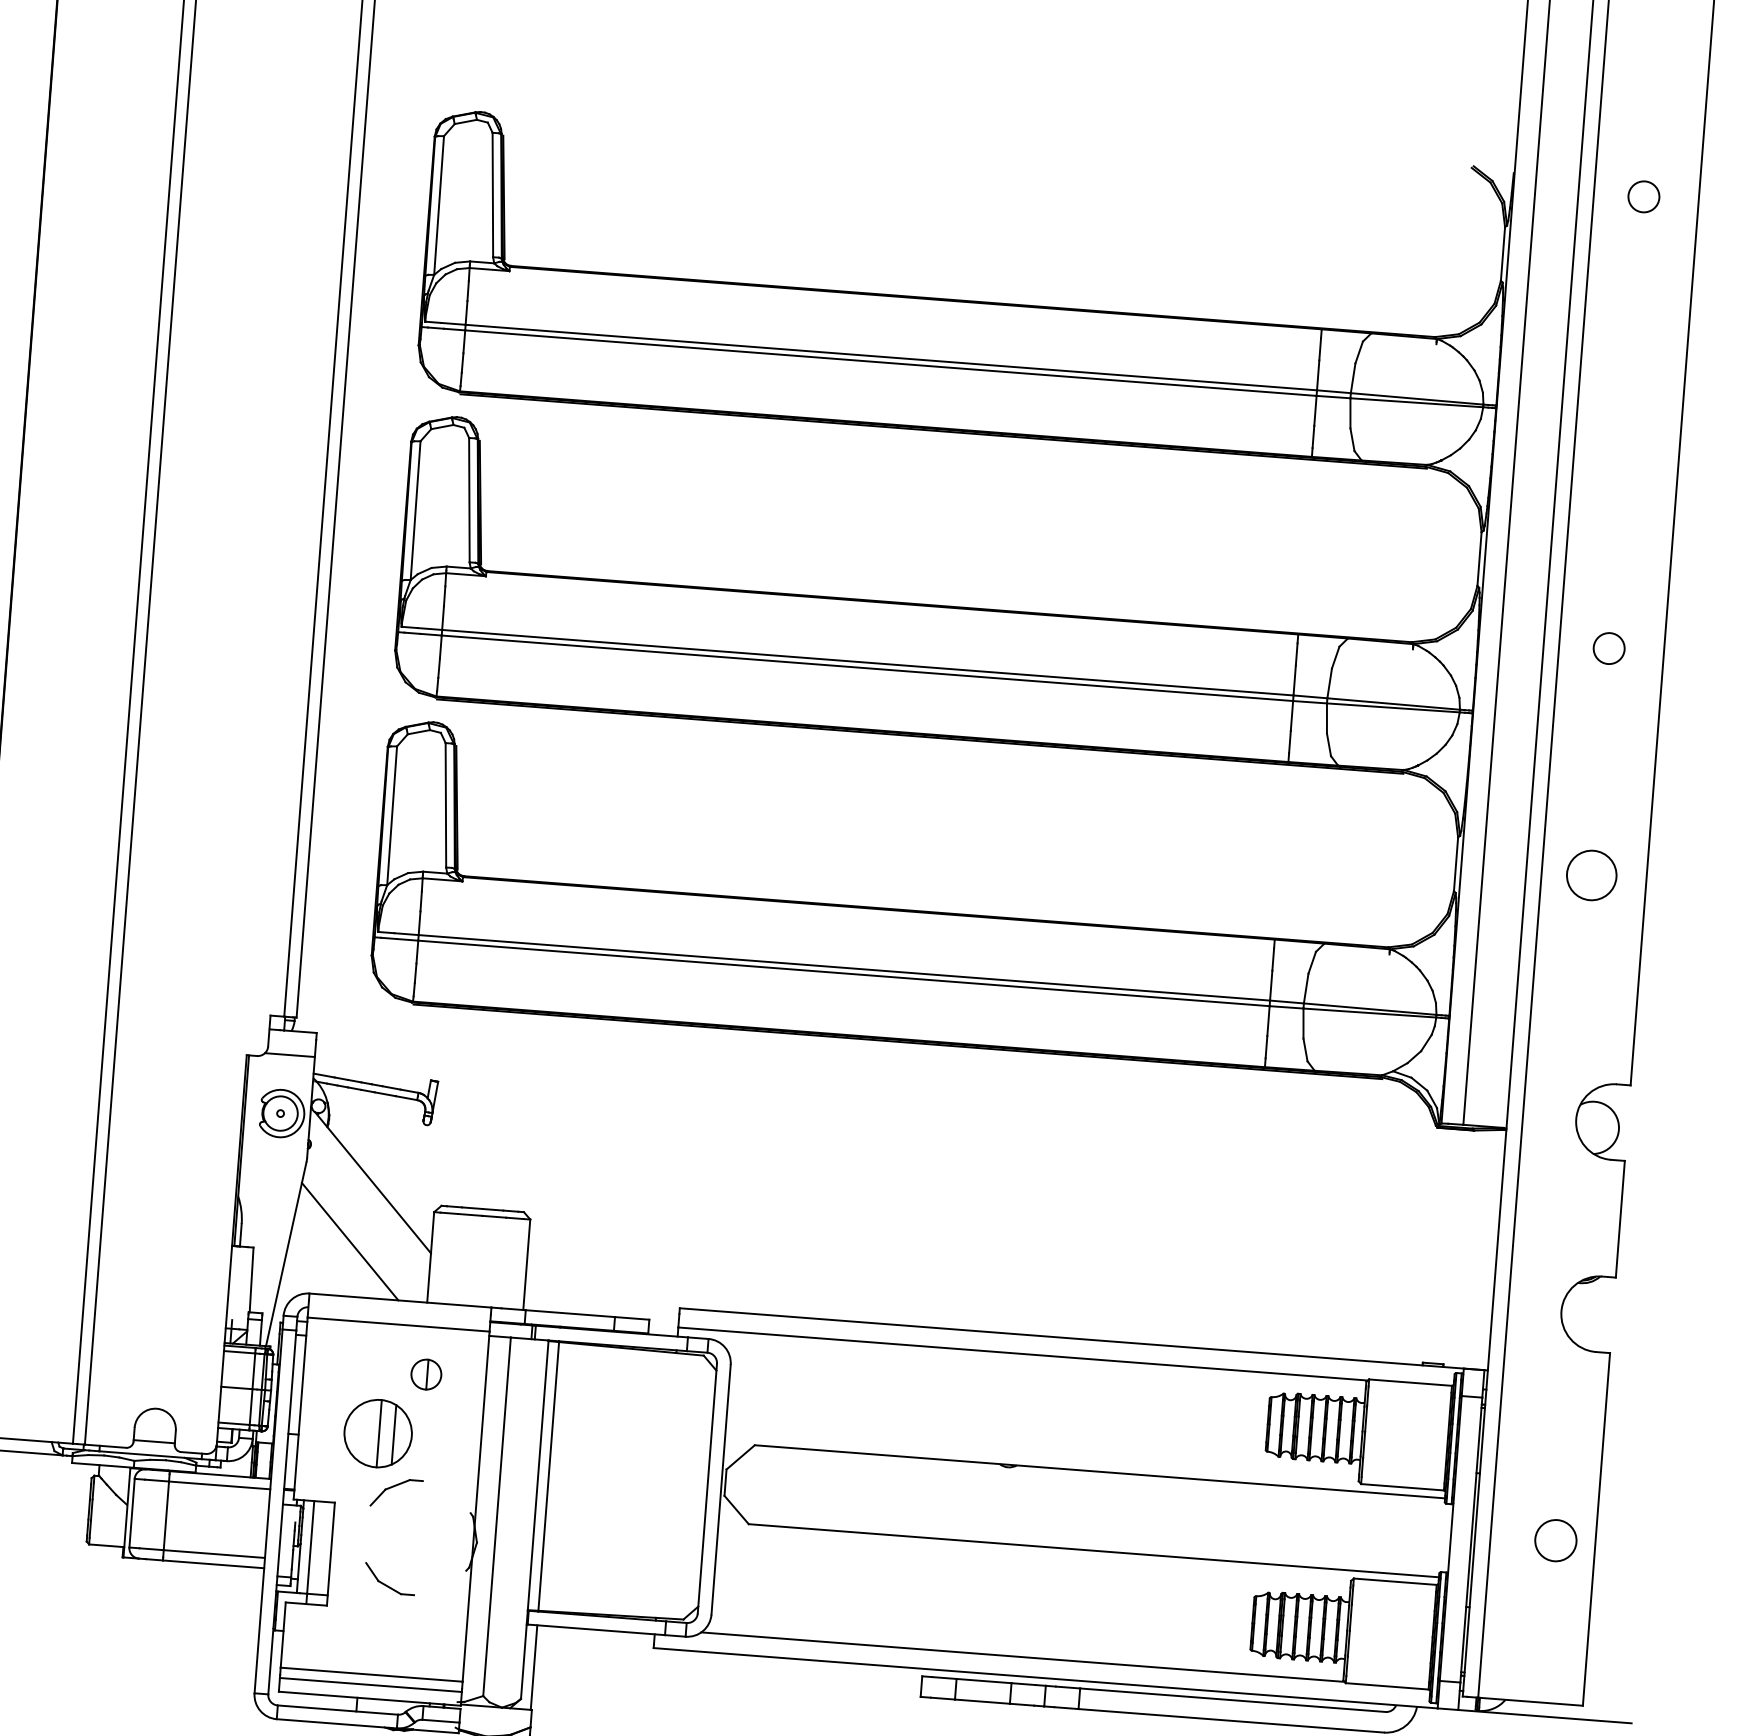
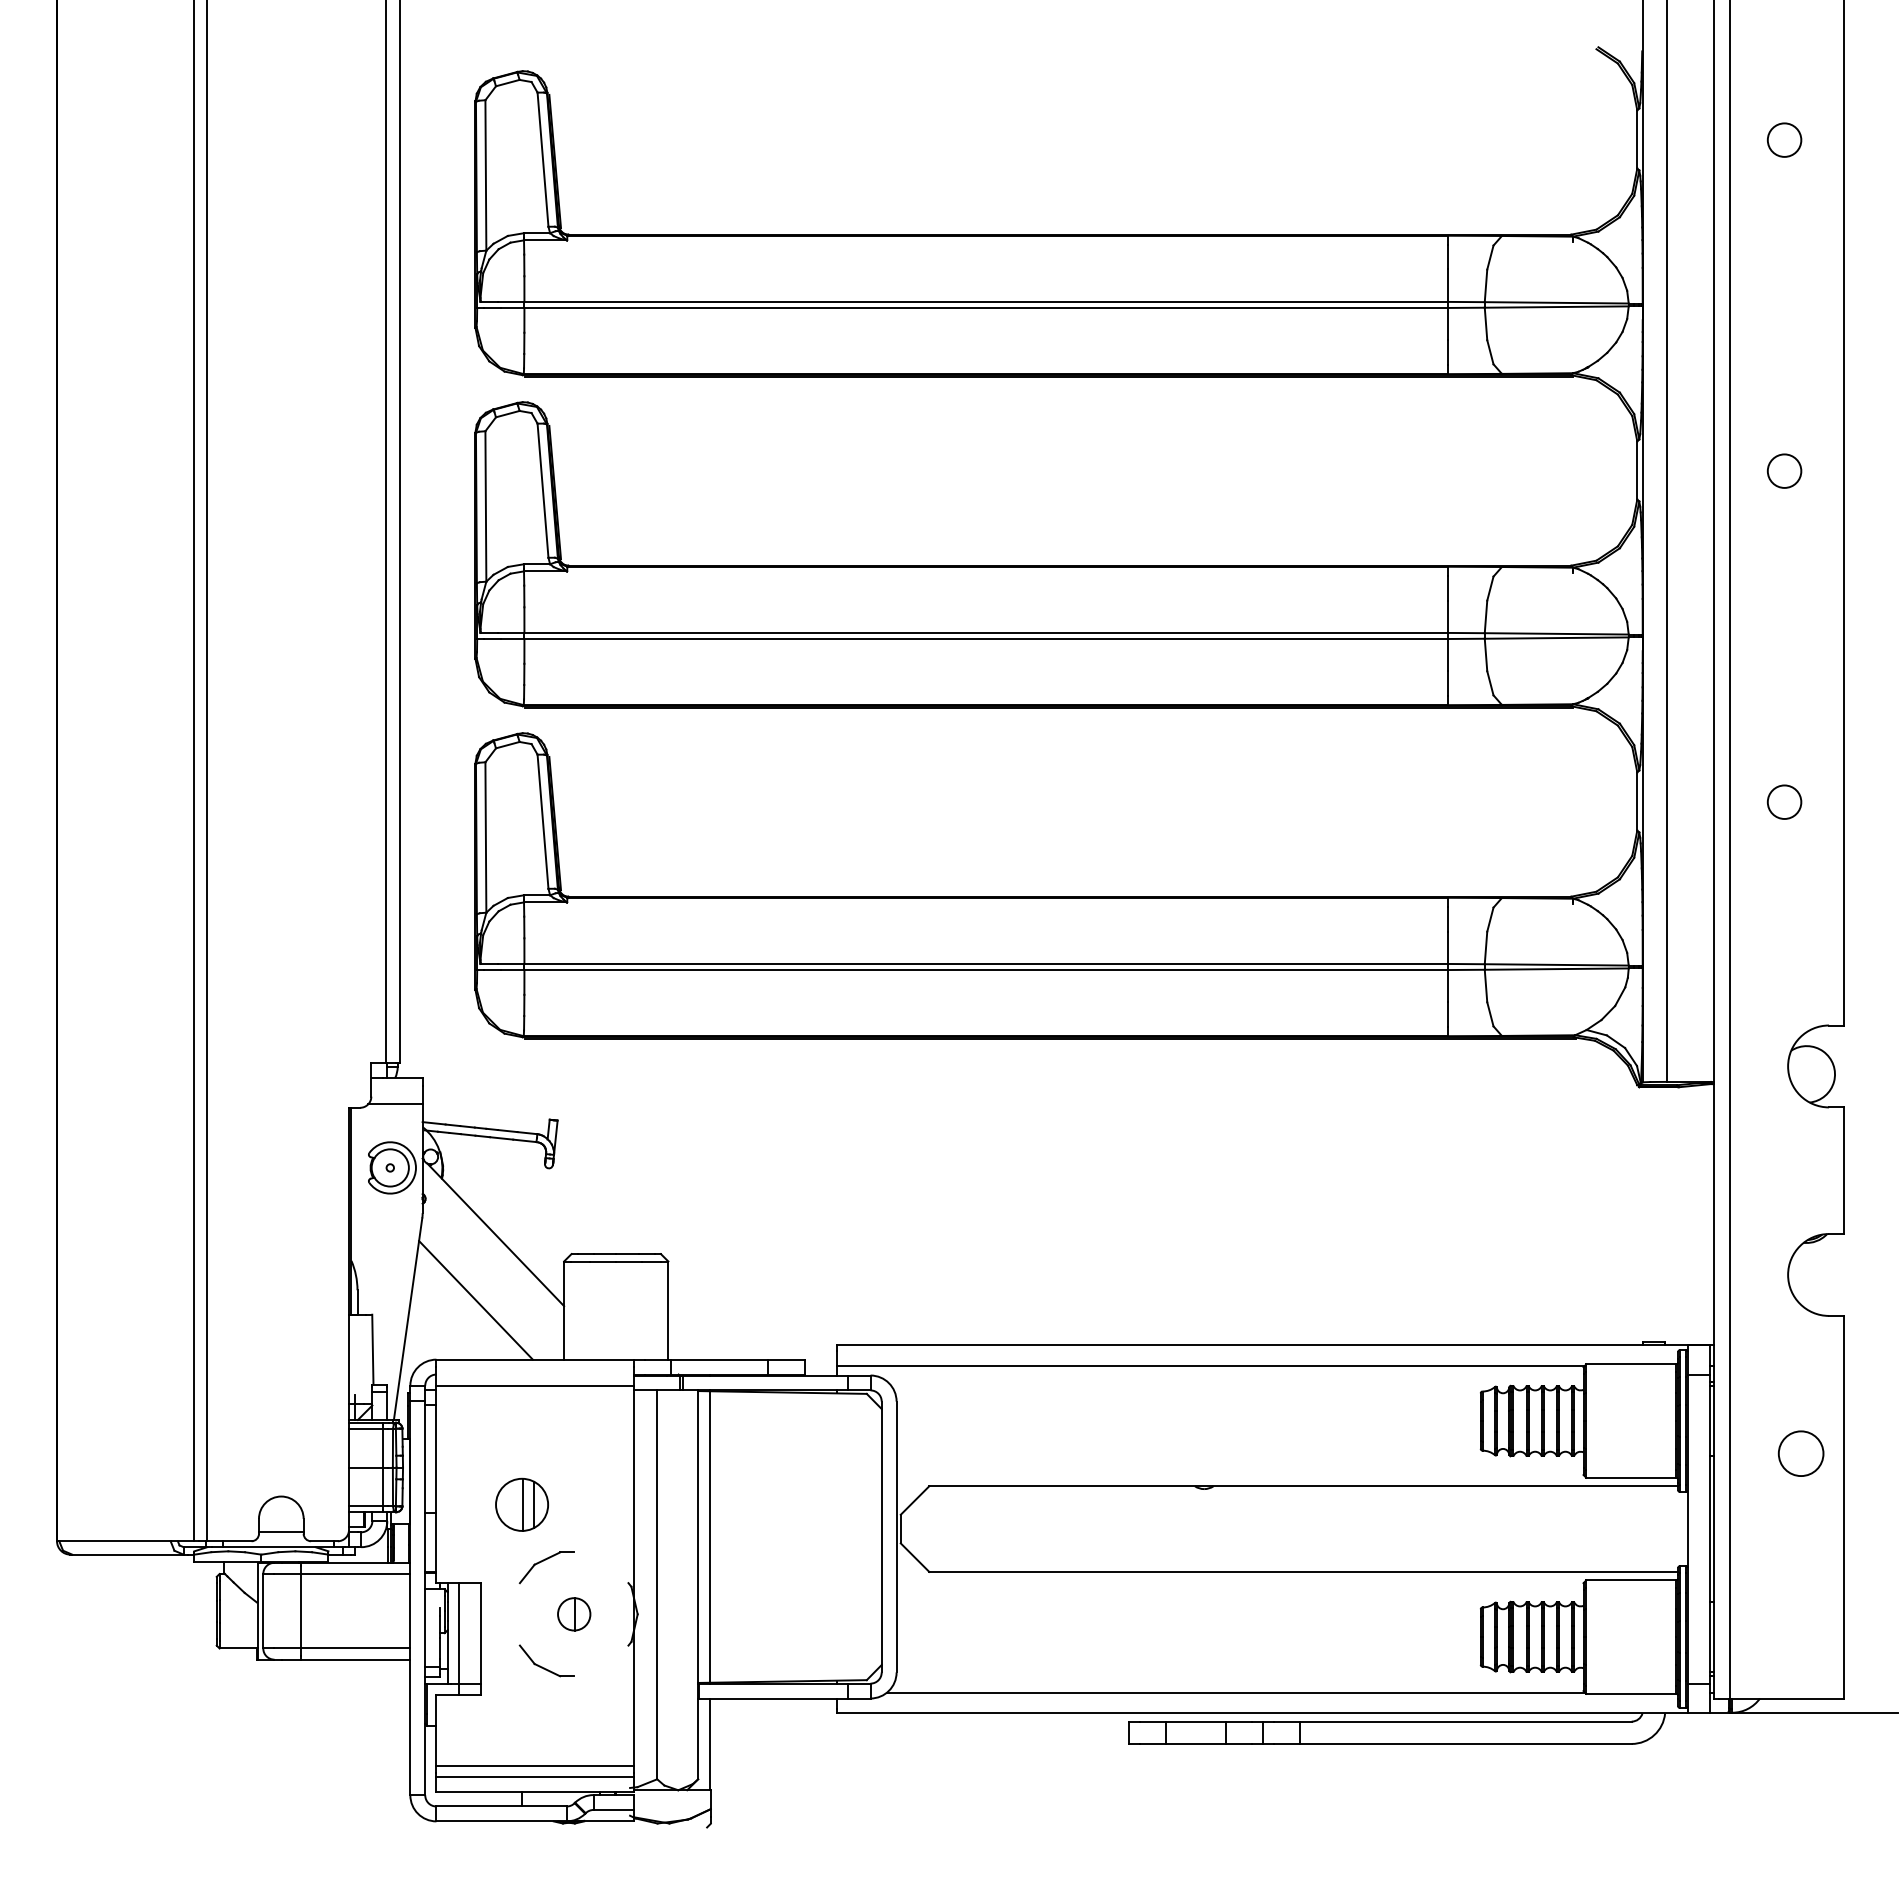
circle: (1643, 196) -> (1784, 139), moved
circle: (1609, 647) -> (1784, 470), moved
circle: (1591, 874) -> (1784, 801), size x0.62
part: (426, 1374) -> (574, 1614), moved
part: (377, 1433) -> (521, 1504), size x0.71
circle: (1555, 1540) -> (1800, 1453), moved

